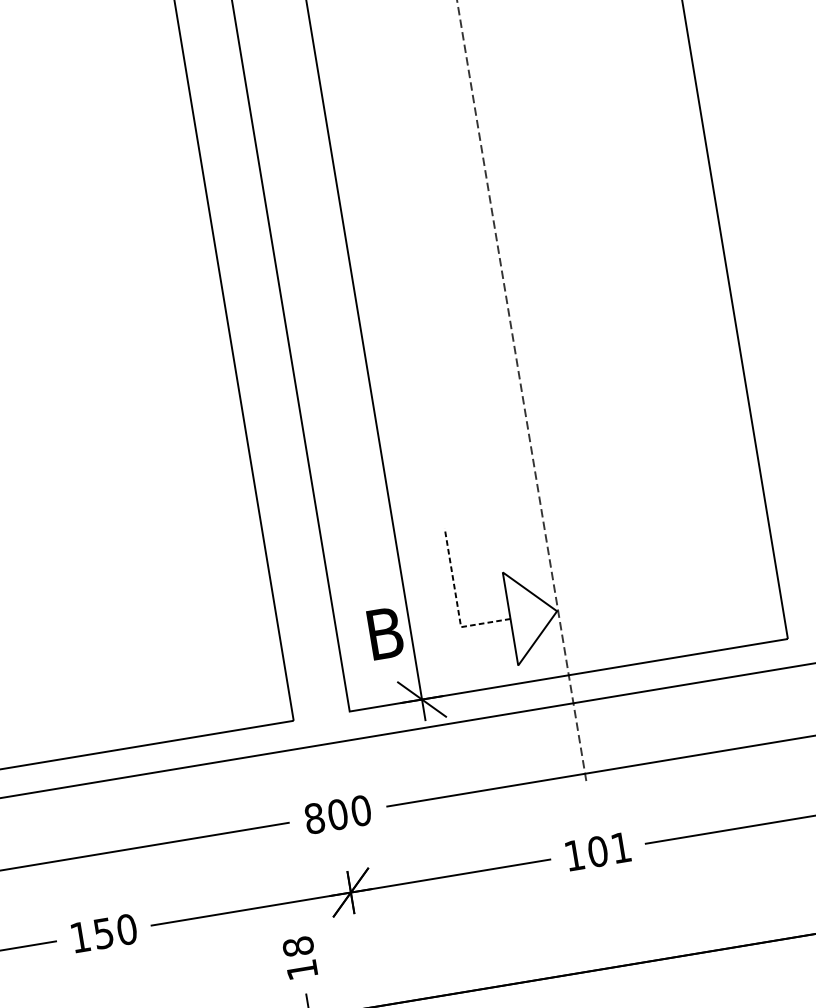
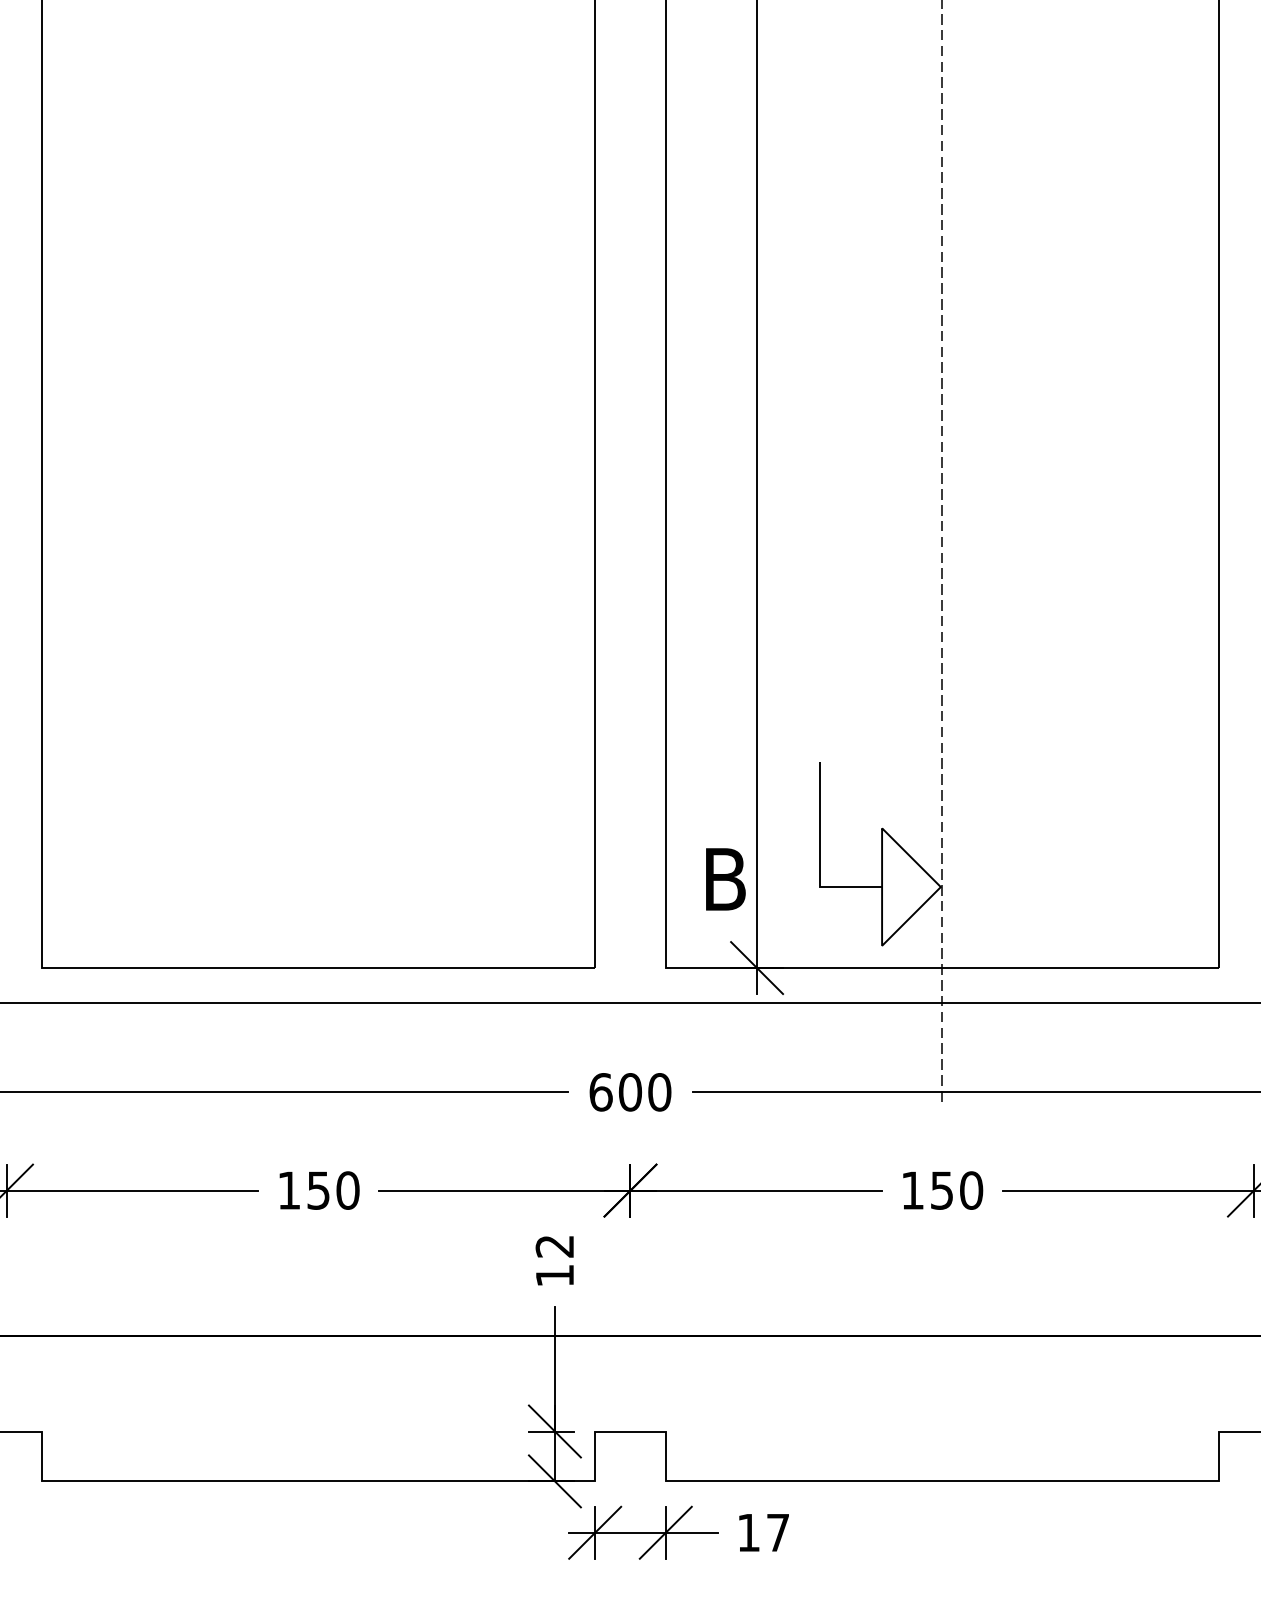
line: (456, 602) -> (819, 856), dashed -> solid
text: (314, 818) -> (600, 1092), 800 -> 600
text: (609, 849) -> (956, 1190), 101 -> 150
text: (297, 946) -> (554, 1245), 18 -> 12

